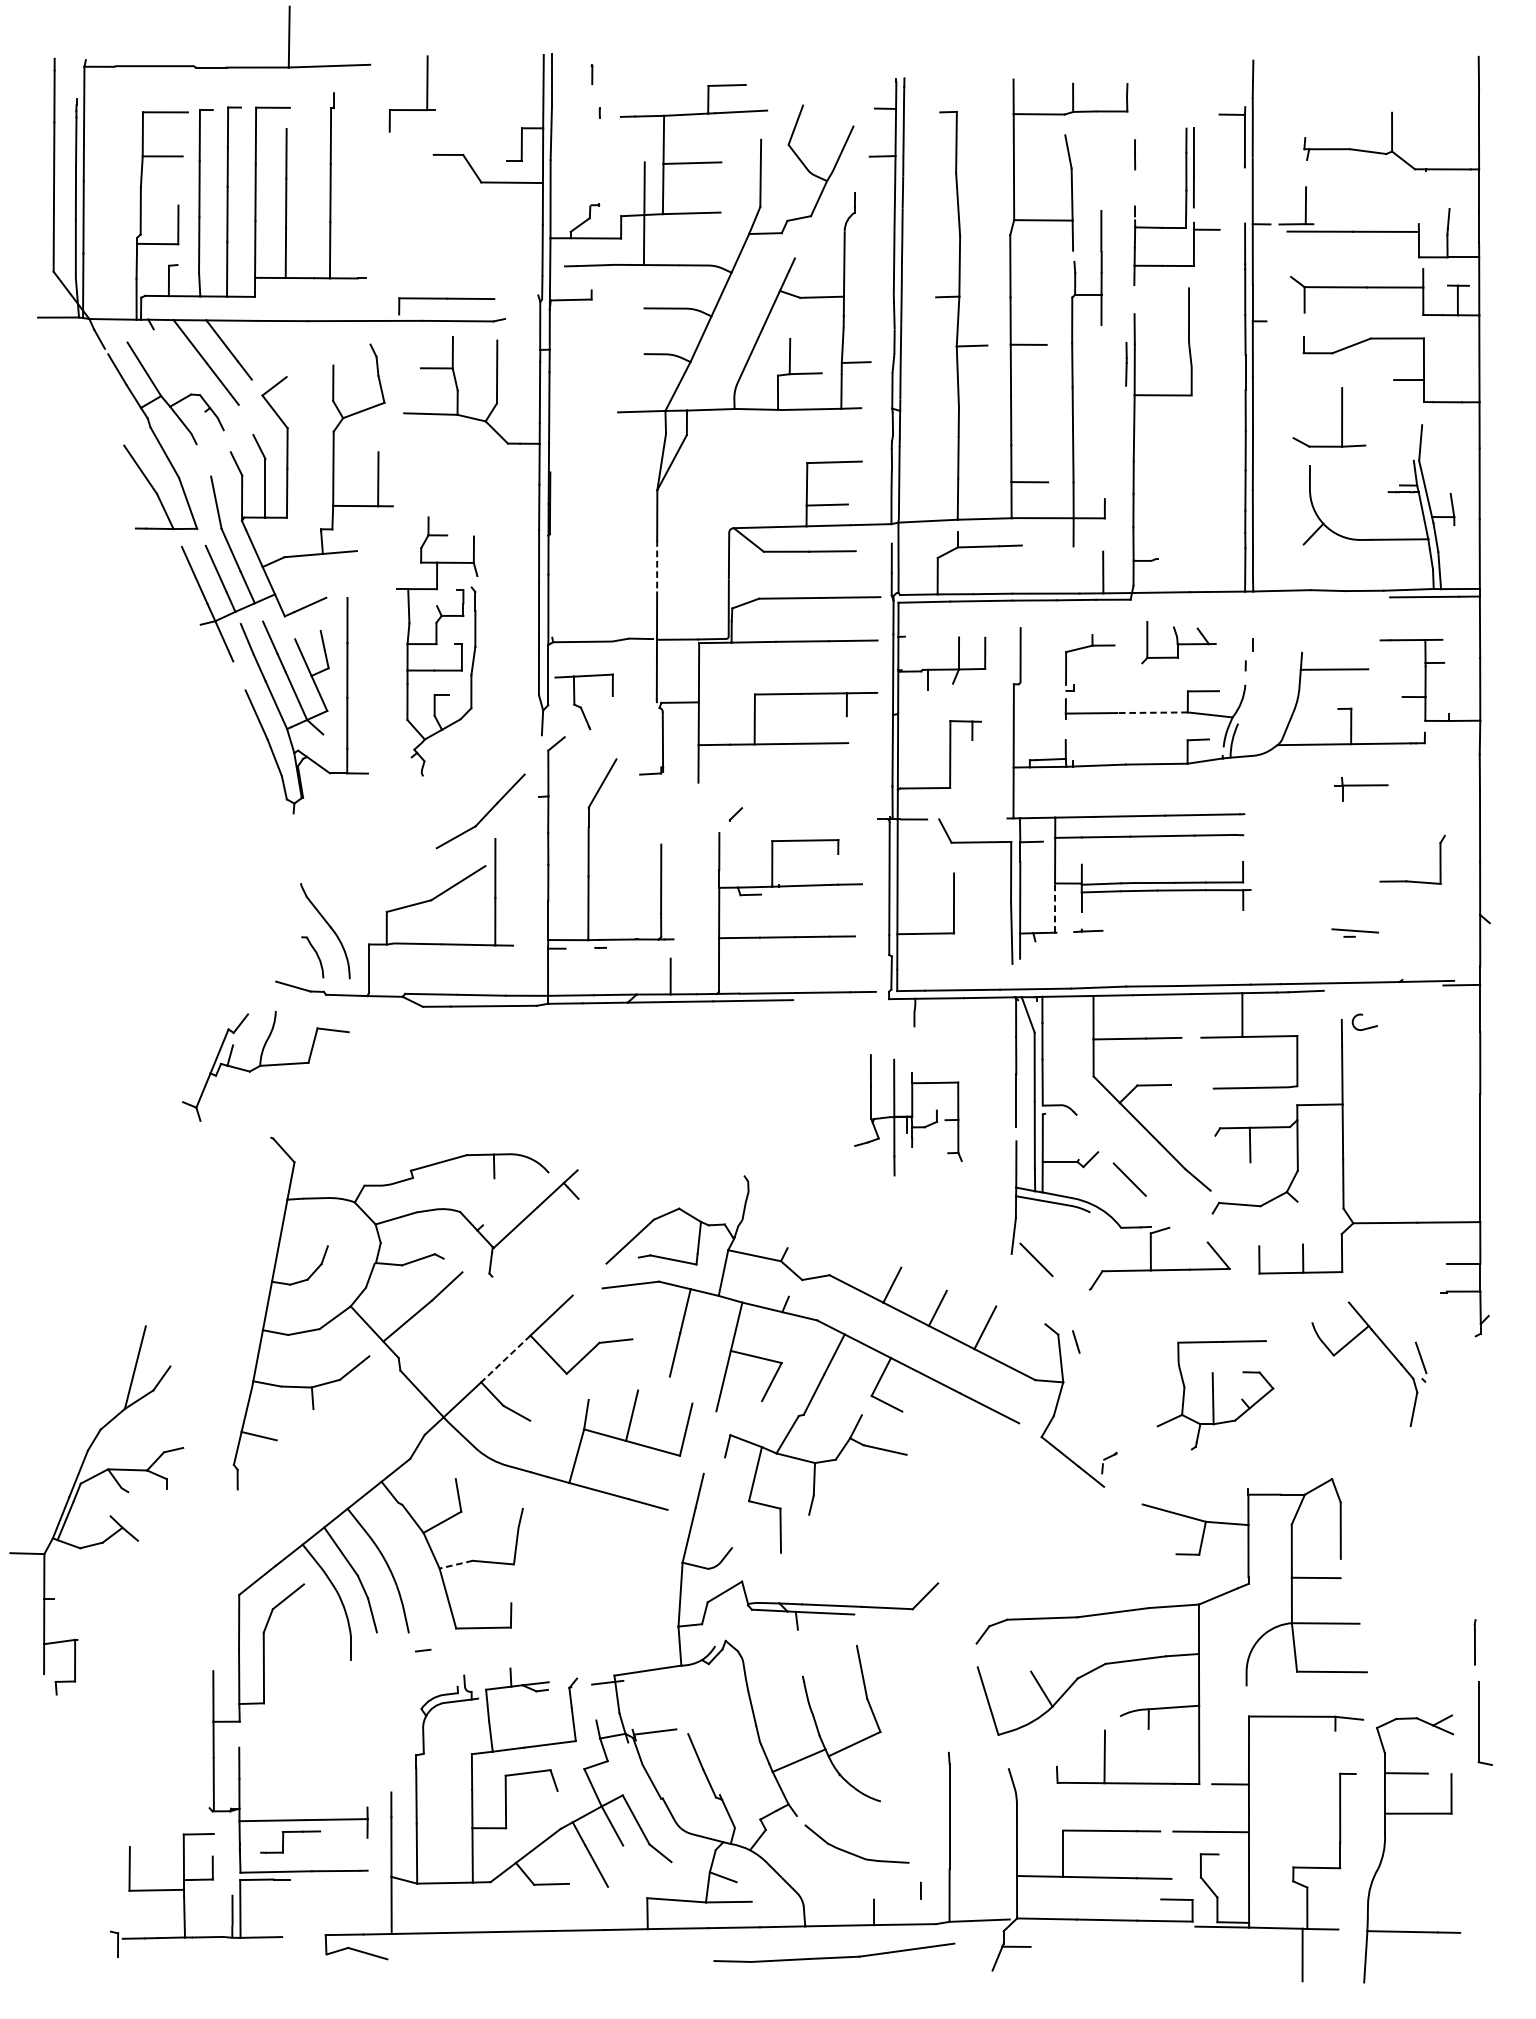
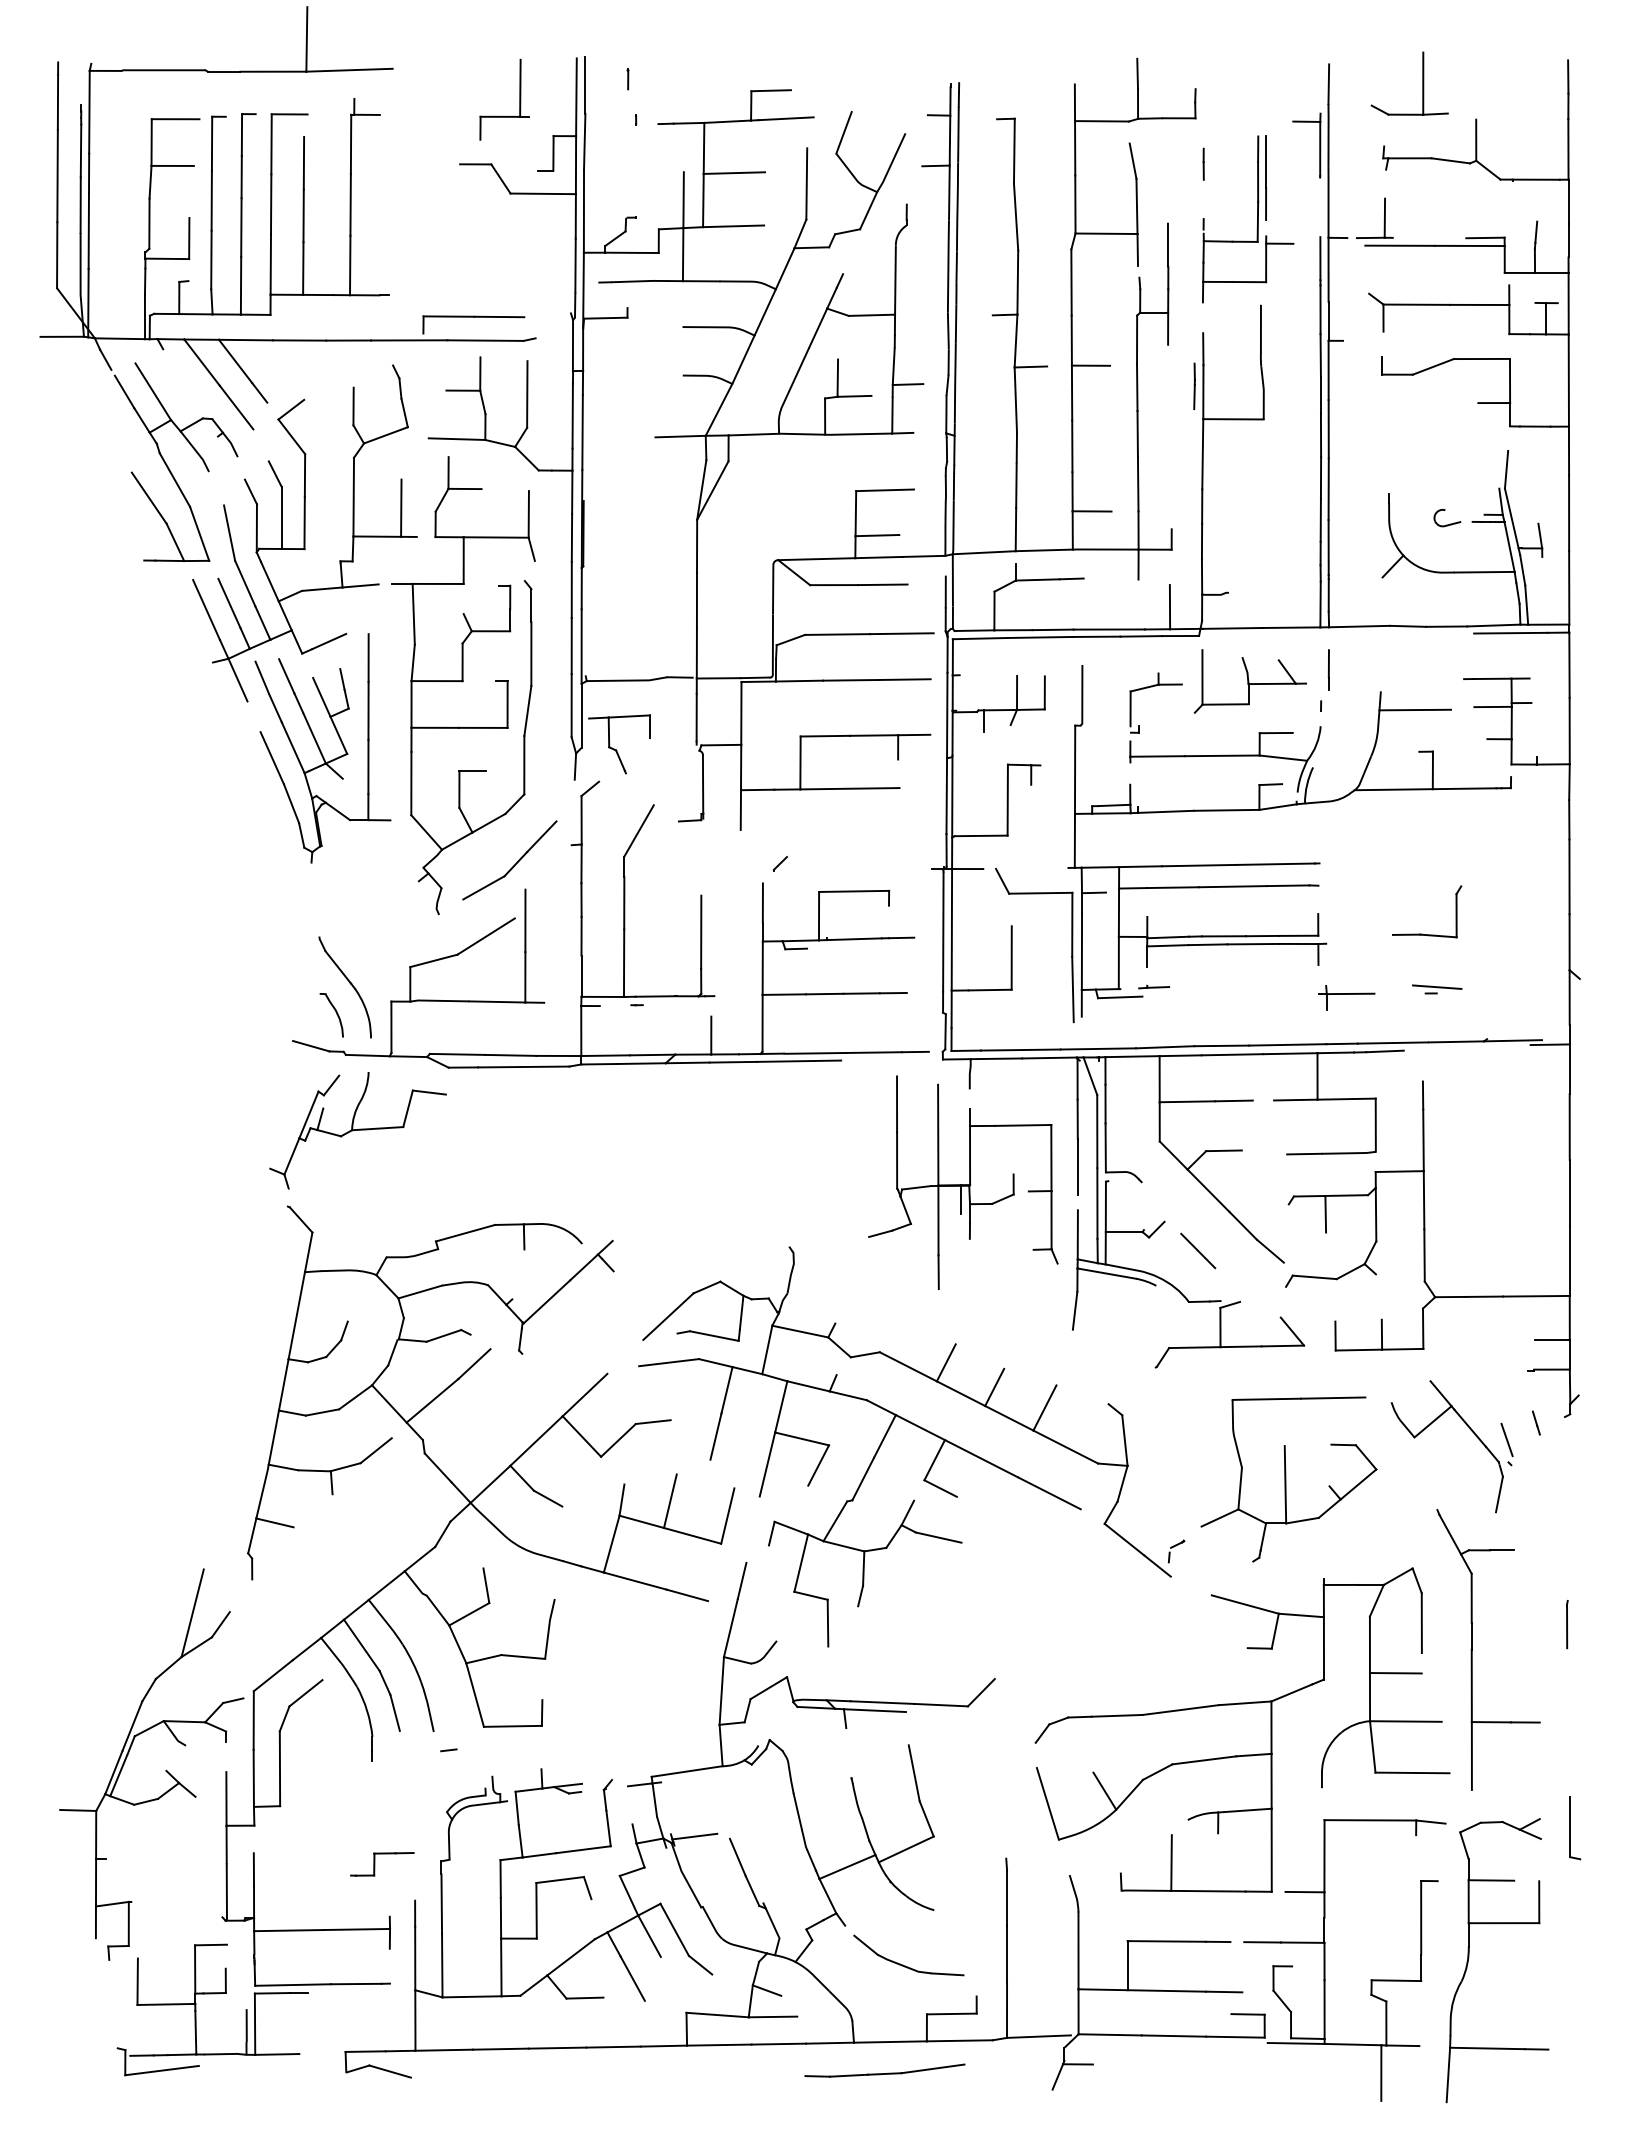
line: (1072, 69) -> (1137, 73), added
part: (426, 93) -> (519, 99), moved
line: (345, 107) -> (366, 114), added
line: (1400, 223) -> (1485, 237), added
part: (1341, 417) -> (1422, 83), moved
line: (656, 566) -> (696, 600), dashed -> solid
line: (1252, 625) -> (1328, 663), added
part: (1178, 642) -> (1249, 681), size x1.43
part: (436, 646) -> (463, 685), size x1.67
line: (1407, 666) -> (1492, 706), added
line: (1151, 712) -> (1221, 755), dashed -> solid
part: (1361, 788) -> (1346, 997), moved
part: (1408, 880) -> (1422, 933), moved
line: (1054, 907) -> (1118, 962), dashed -> solid
line: (1056, 940) -> (1120, 997), added
part: (1364, 1022) -> (1447, 518), moved
part: (265, 1066) -> (357, 1130), moved
part: (908, 1115) -> (963, 1182), size x1.67
line: (1036, 1259) -> (1099, 1335), removed
line: (1075, 1341) -> (1535, 1422), moved
line: (505, 1359) -> (536, 1441), dashed -> solid
part: (1215, 1395) -> (1288, 1479), size x1.43
part: (109, 1515) -> (165, 1770), moved
part: (1388, 1555) -> (1472, 1649), added
line: (455, 1564) -> (483, 1659), dashed -> solid
line: (1475, 1642) -> (1567, 1624), moved
part: (1485, 1724) -> (1575, 1828), size x0.71
part: (284, 1842) -> (375, 1864), moved
line: (897, 1898) -> (951, 2013), added
line: (152, 1952) -> (161, 2070), added
part: (834, 1952) -> (884, 2070), size x0.62

